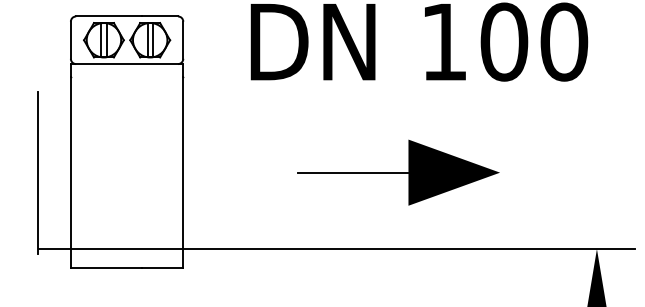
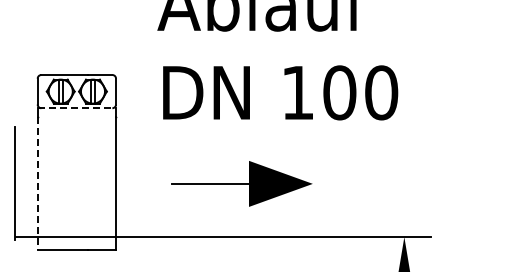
line: (127, 64) -> (77, 108), solid -> dashed
part: (397, 172) -> (241, 183), moved
line: (70, 173) -> (37, 184), solid -> dashed

